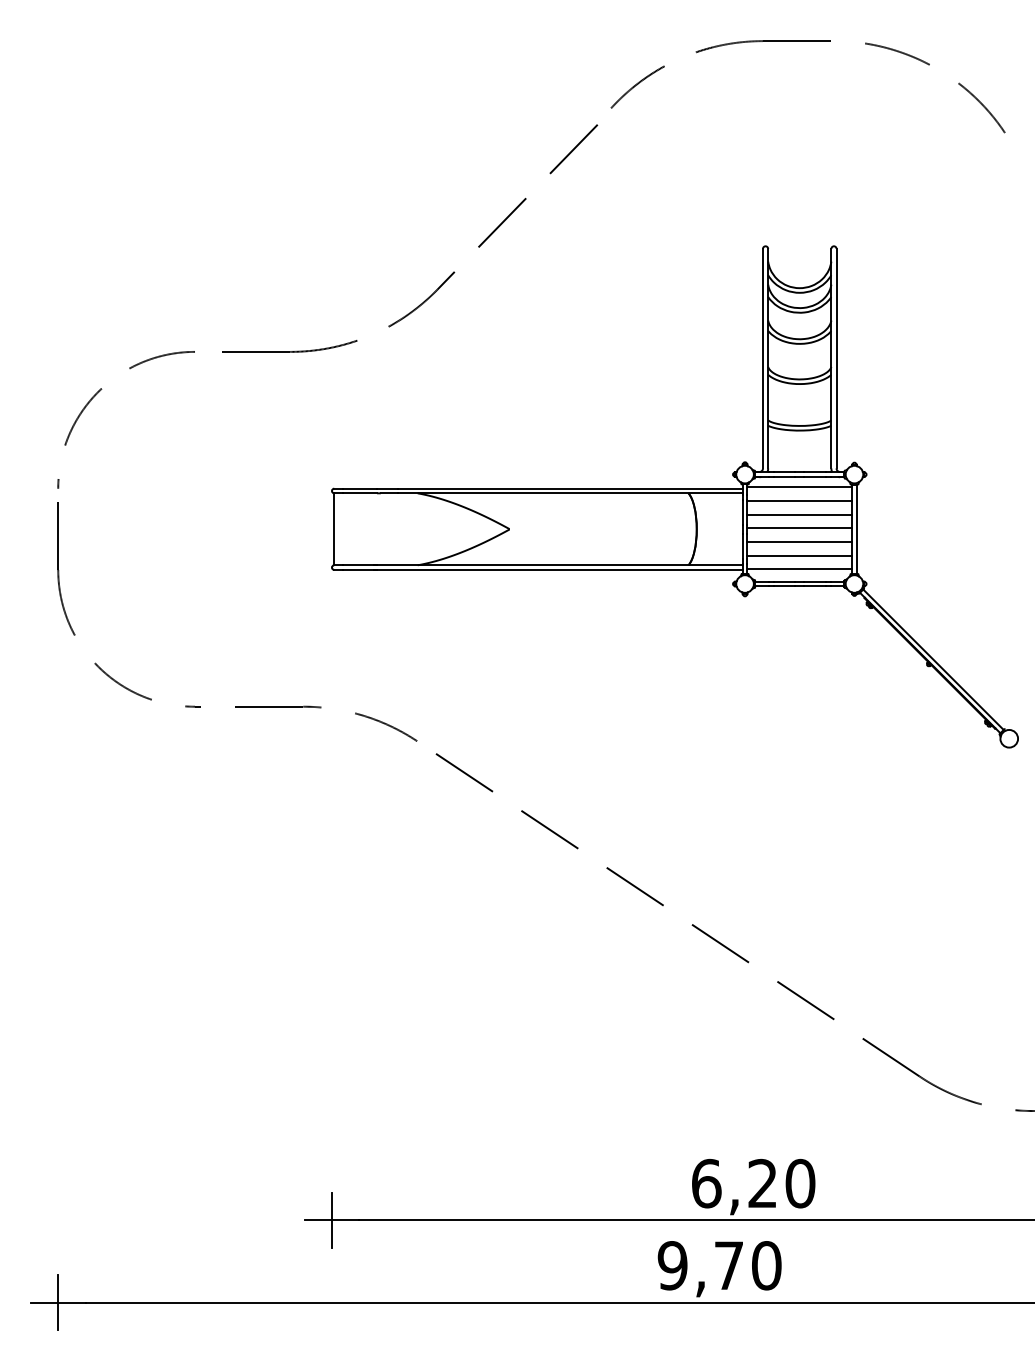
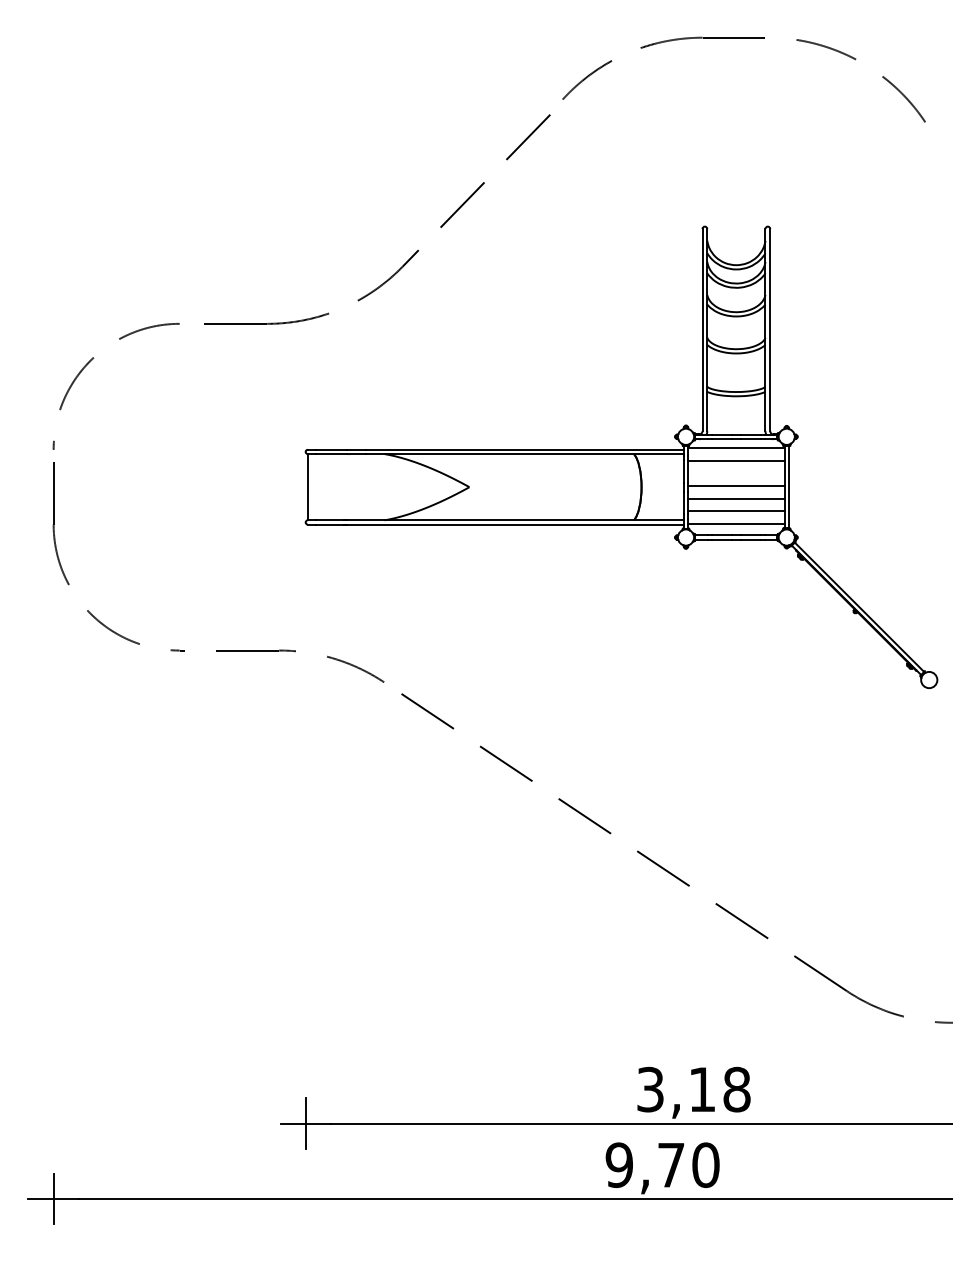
line: (799, 514) -> (736, 473), removed
text: (753, 1183) -> (693, 1089), 6,20 -> 3,18

